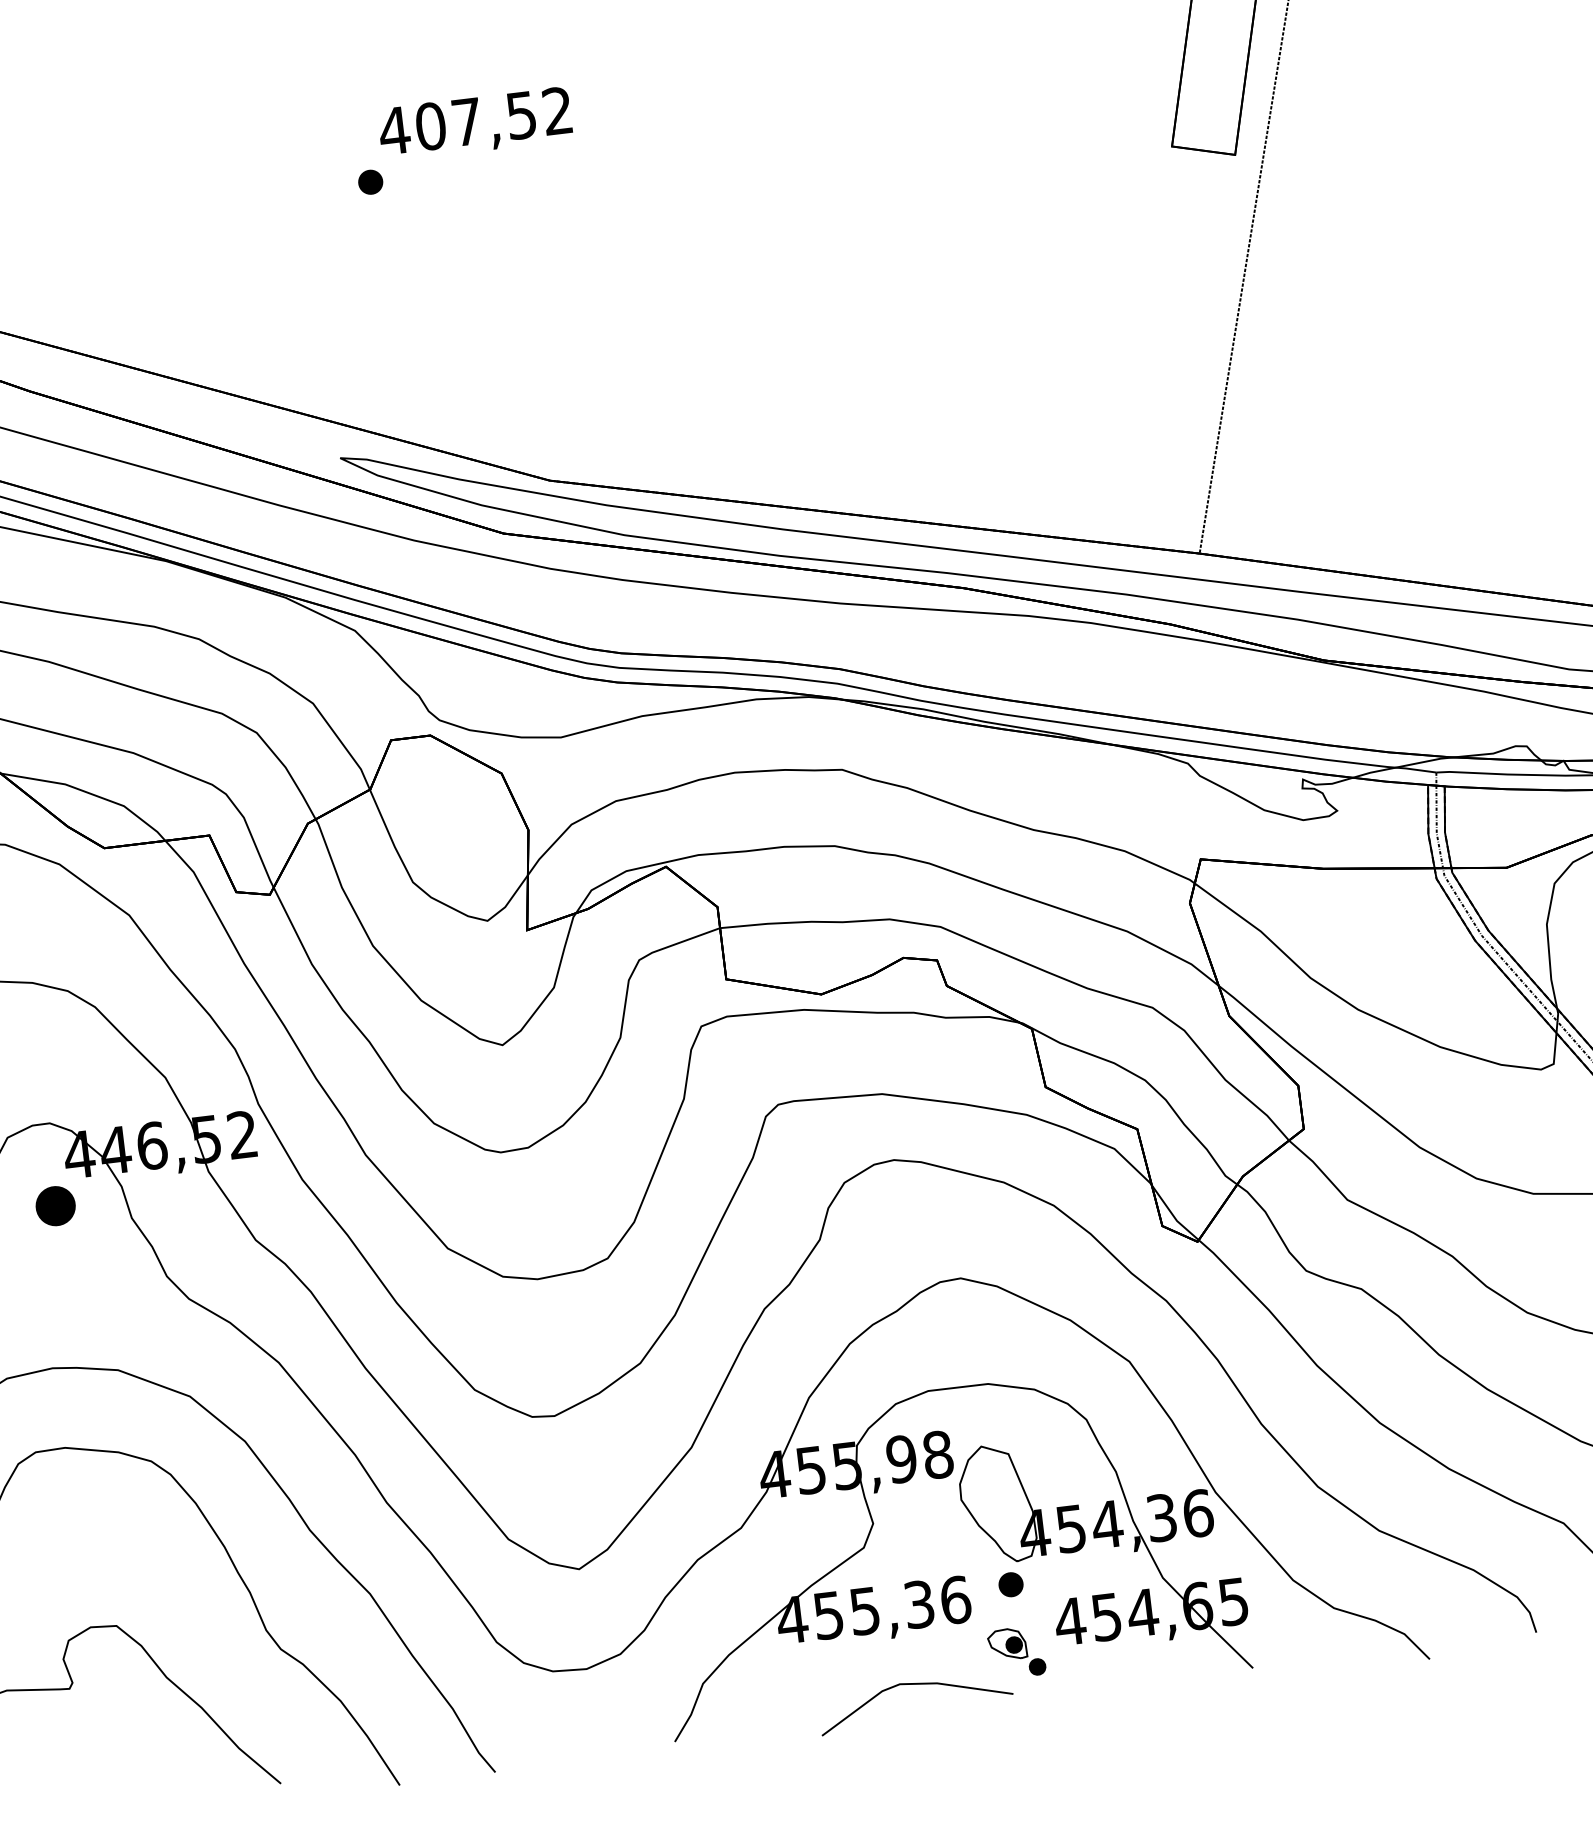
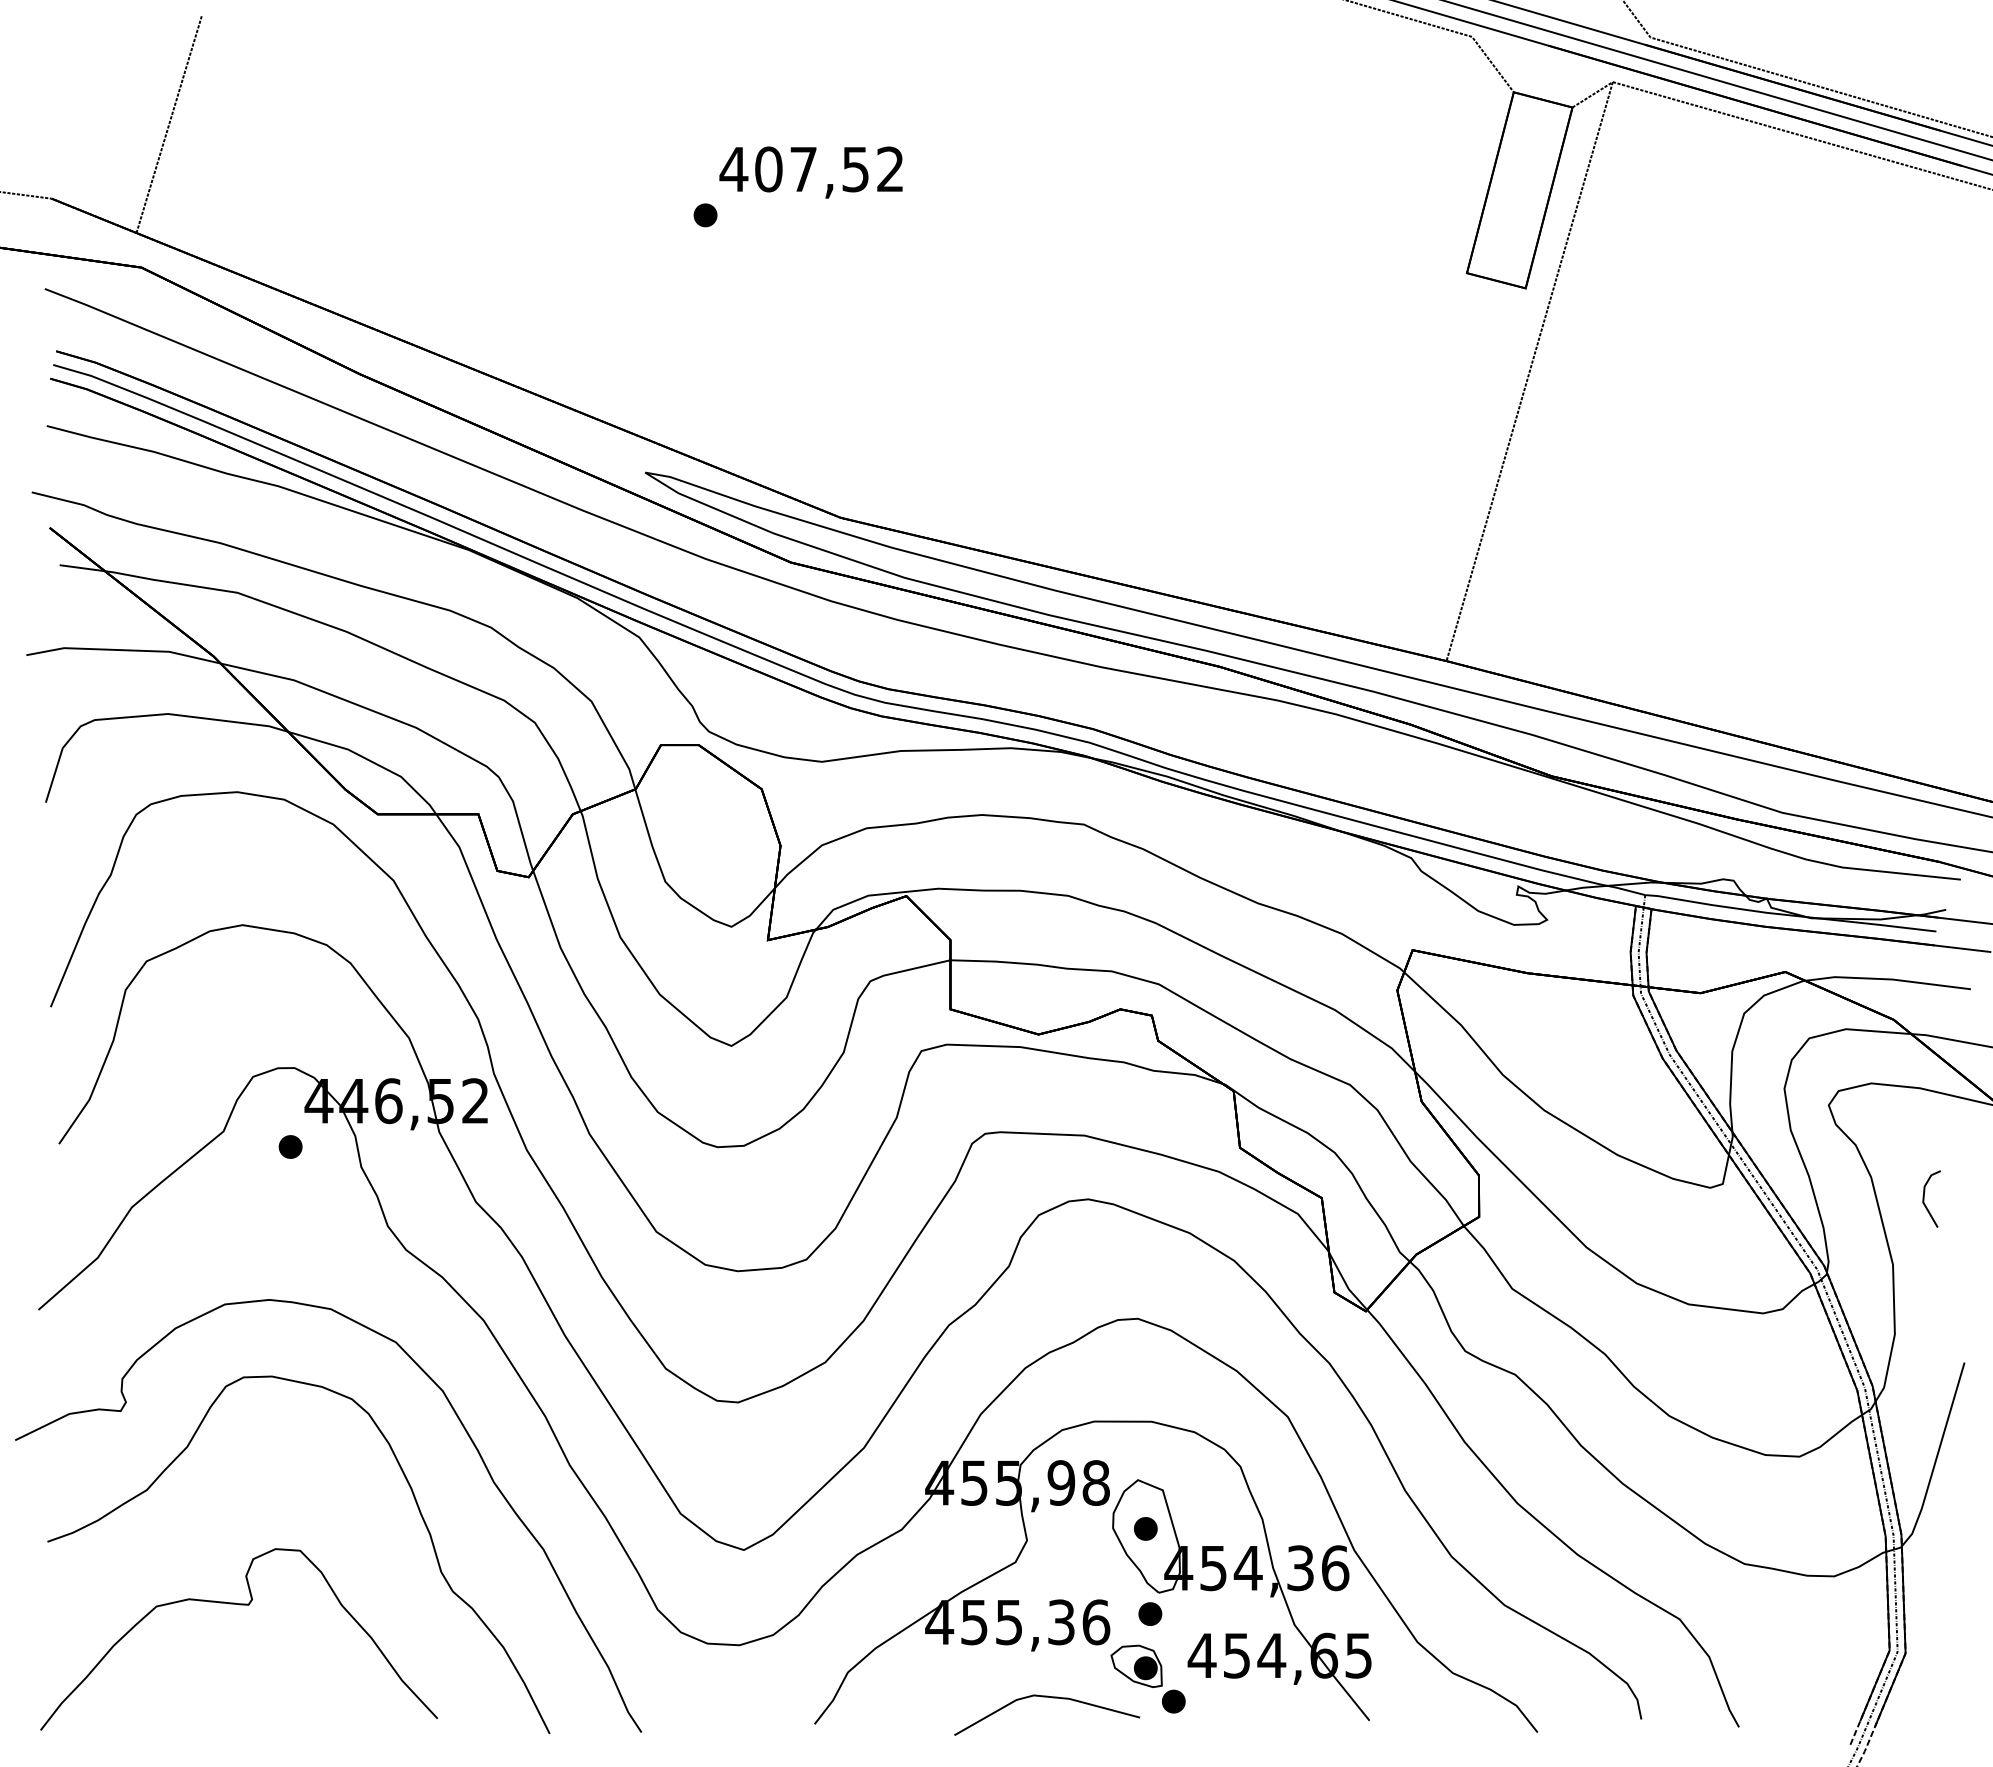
part: (55, 1205) -> (290, 1146), size x0.62
part: (995, 1496) -> (1145, 1528), added
part: (1016, 1652) -> (1147, 1678), size x1.43

